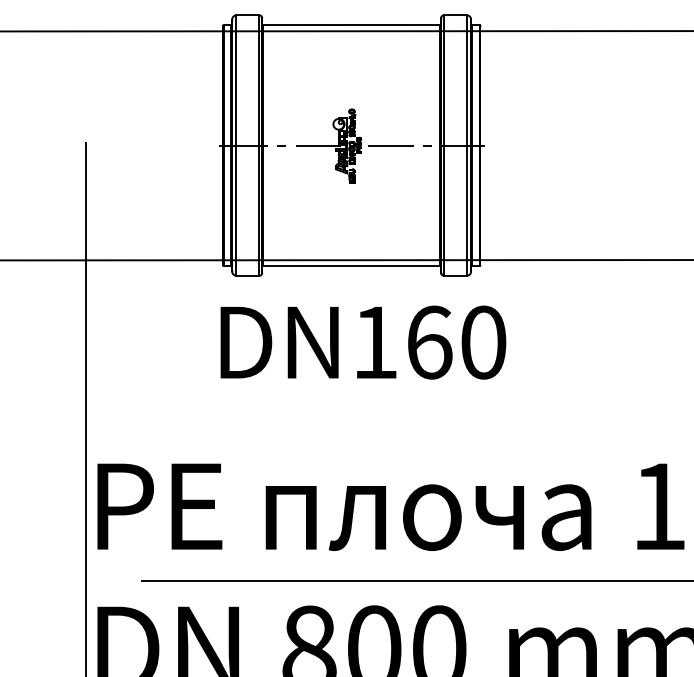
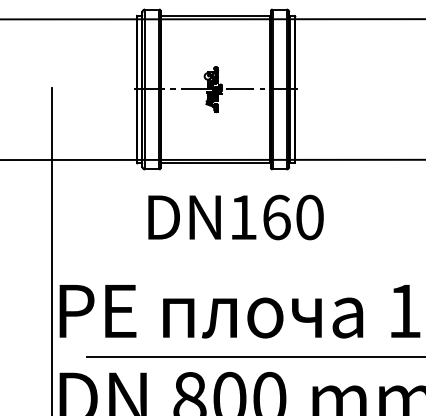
text: (362, 342) -> (235, 217), moved

